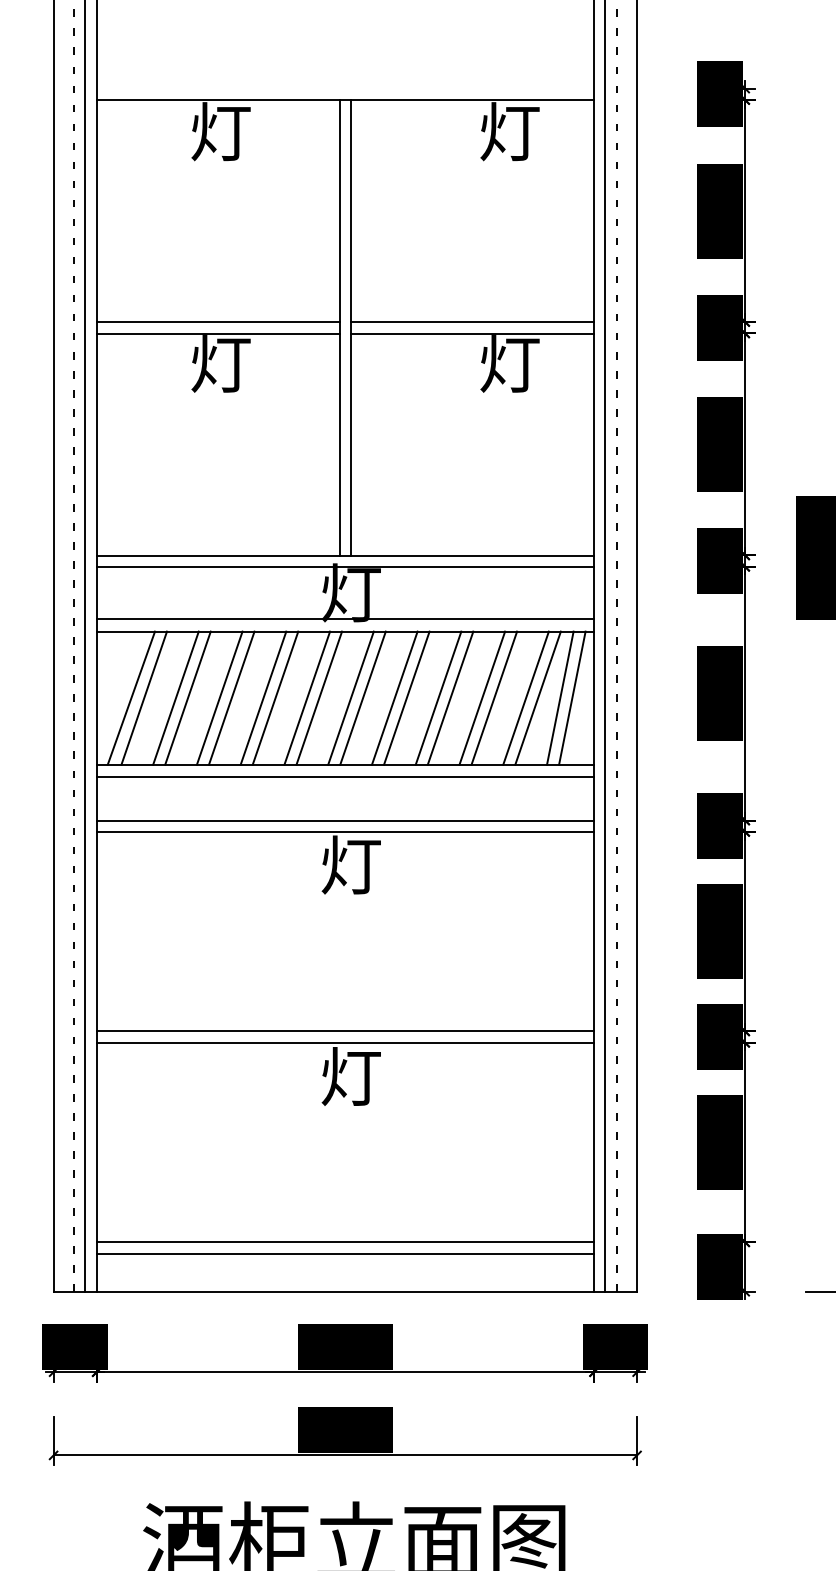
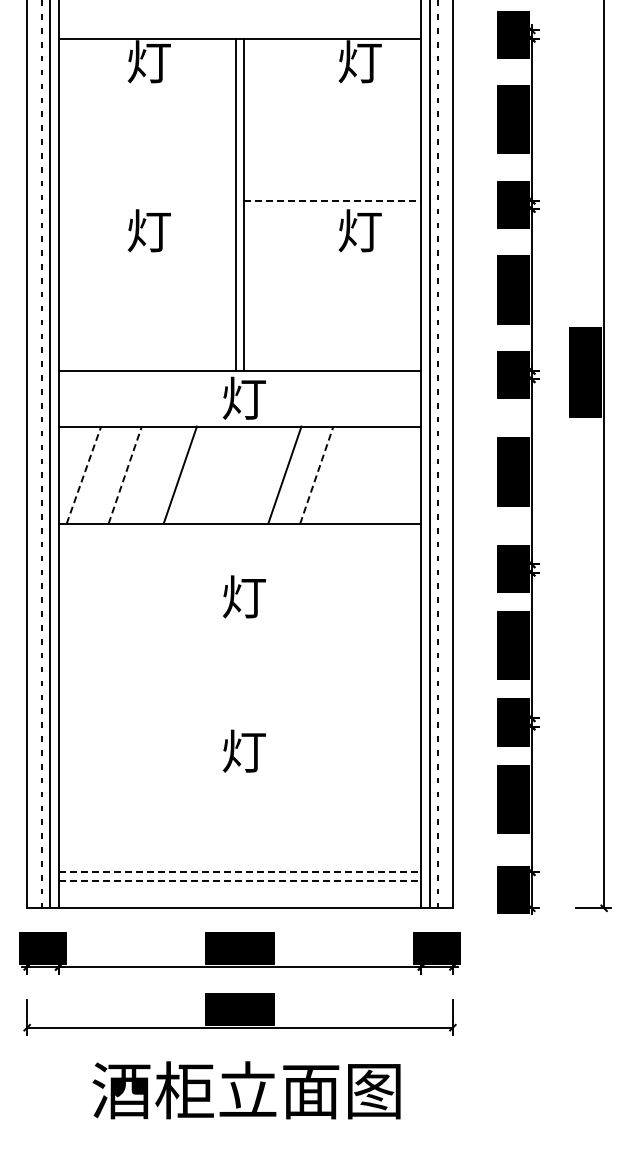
line: (217, 321) -> (146, 200), removed
line: (472, 321) -> (332, 200), solid -> dashed
line: (217, 334) -> (146, 209), removed
line: (472, 334) -> (332, 209), removed
line: (344, 567) -> (239, 379), removed
line: (344, 619) -> (239, 417), removed
line: (143, 697) -> (92, 474), removed
line: (176, 697) -> (116, 474), removed
line: (188, 697) -> (125, 474), solid -> dashed
line: (219, 697) -> (148, 474), removed
line: (230, 697) -> (156, 474), removed
line: (274, 697) -> (188, 474), removed
line: (306, 697) -> (211, 474), removed
line: (318, 697) -> (220, 474), removed
line: (350, 697) -> (243, 474), removed
line: (362, 697) -> (252, 474), removed
line: (393, 697) -> (275, 474), removed
line: (437, 697) -> (307, 474), removed
line: (450, 697) -> (316, 474), solid -> dashed
line: (481, 697) -> (339, 474), removed
line: (493, 697) -> (348, 474), removed
line: (525, 697) -> (371, 474), removed
line: (537, 697) -> (380, 474), removed
line: (559, 697) -> (396, 474), removed
line: (572, 697) -> (405, 474), removed
line: (130, 698) -> (83, 475), solid -> dashed
line: (344, 778) -> (239, 533), removed
line: (344, 820) -> (239, 564), removed
line: (344, 831) -> (239, 572), removed
line: (344, 1031) -> (239, 718), removed
line: (344, 1042) -> (239, 726), removed
line: (345, 1242) -> (240, 872), solid -> dashed
line: (345, 1253) -> (240, 880), solid -> dashed

